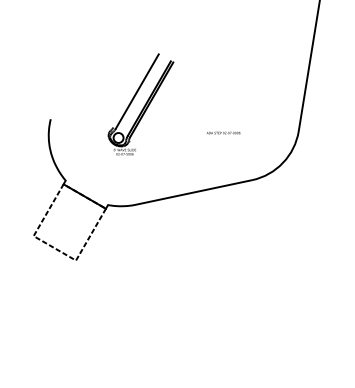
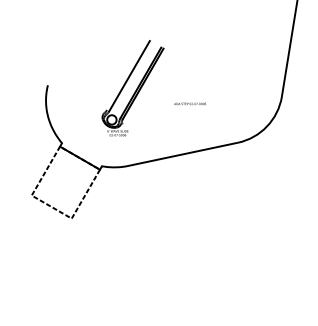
part: (140, 104) -> (132, 88), moved
text: (223, 132) -> (190, 103), moved

